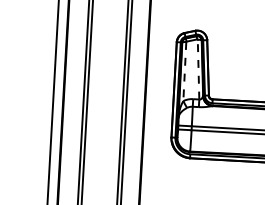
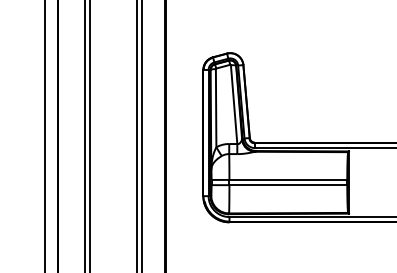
line: (198, 69) -> (234, 104), dashed -> solid
line: (185, 71) -> (216, 108), dashed -> solid

